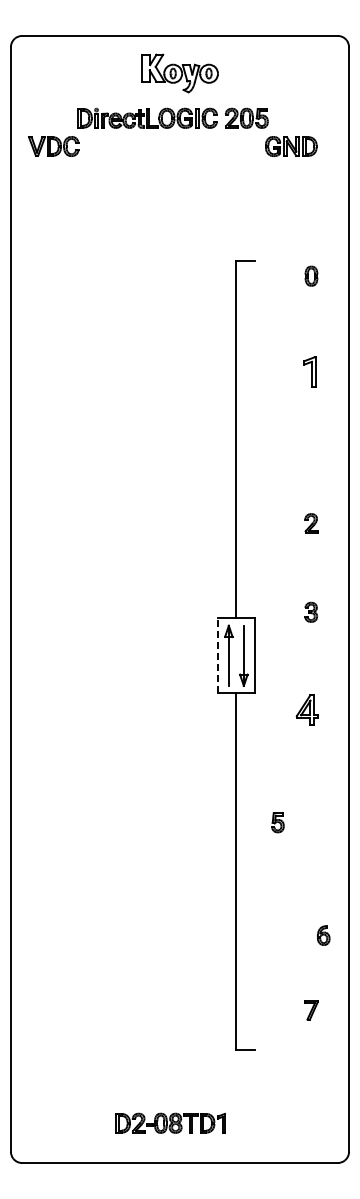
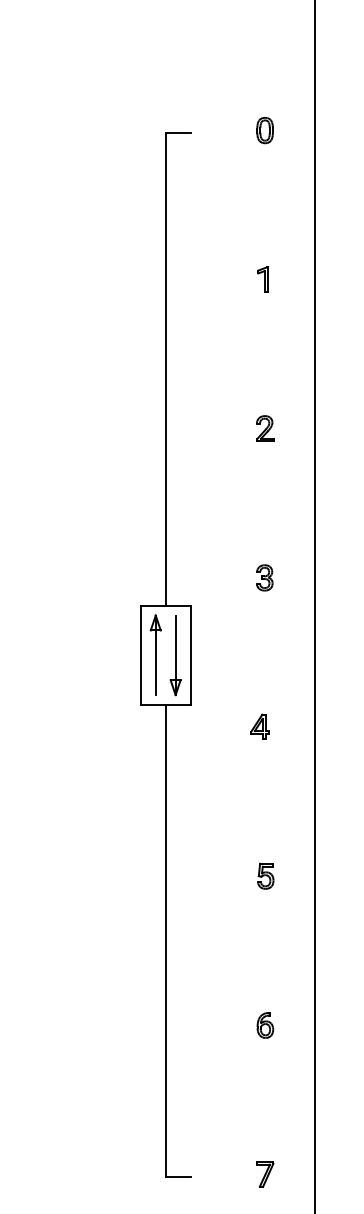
part: (311, 275) -> (265, 129), moved
part: (309, 371) -> (262, 279), size x0.62
part: (311, 523) -> (265, 428), moved
part: (311, 611) -> (265, 576), moved
line: (217, 655) -> (140, 654), dashed -> solid
part: (307, 709) -> (259, 726), size x0.62
part: (277, 822) -> (265, 875), moved
part: (323, 935) -> (265, 1025), moved
part: (311, 1010) -> (265, 1174), moved

